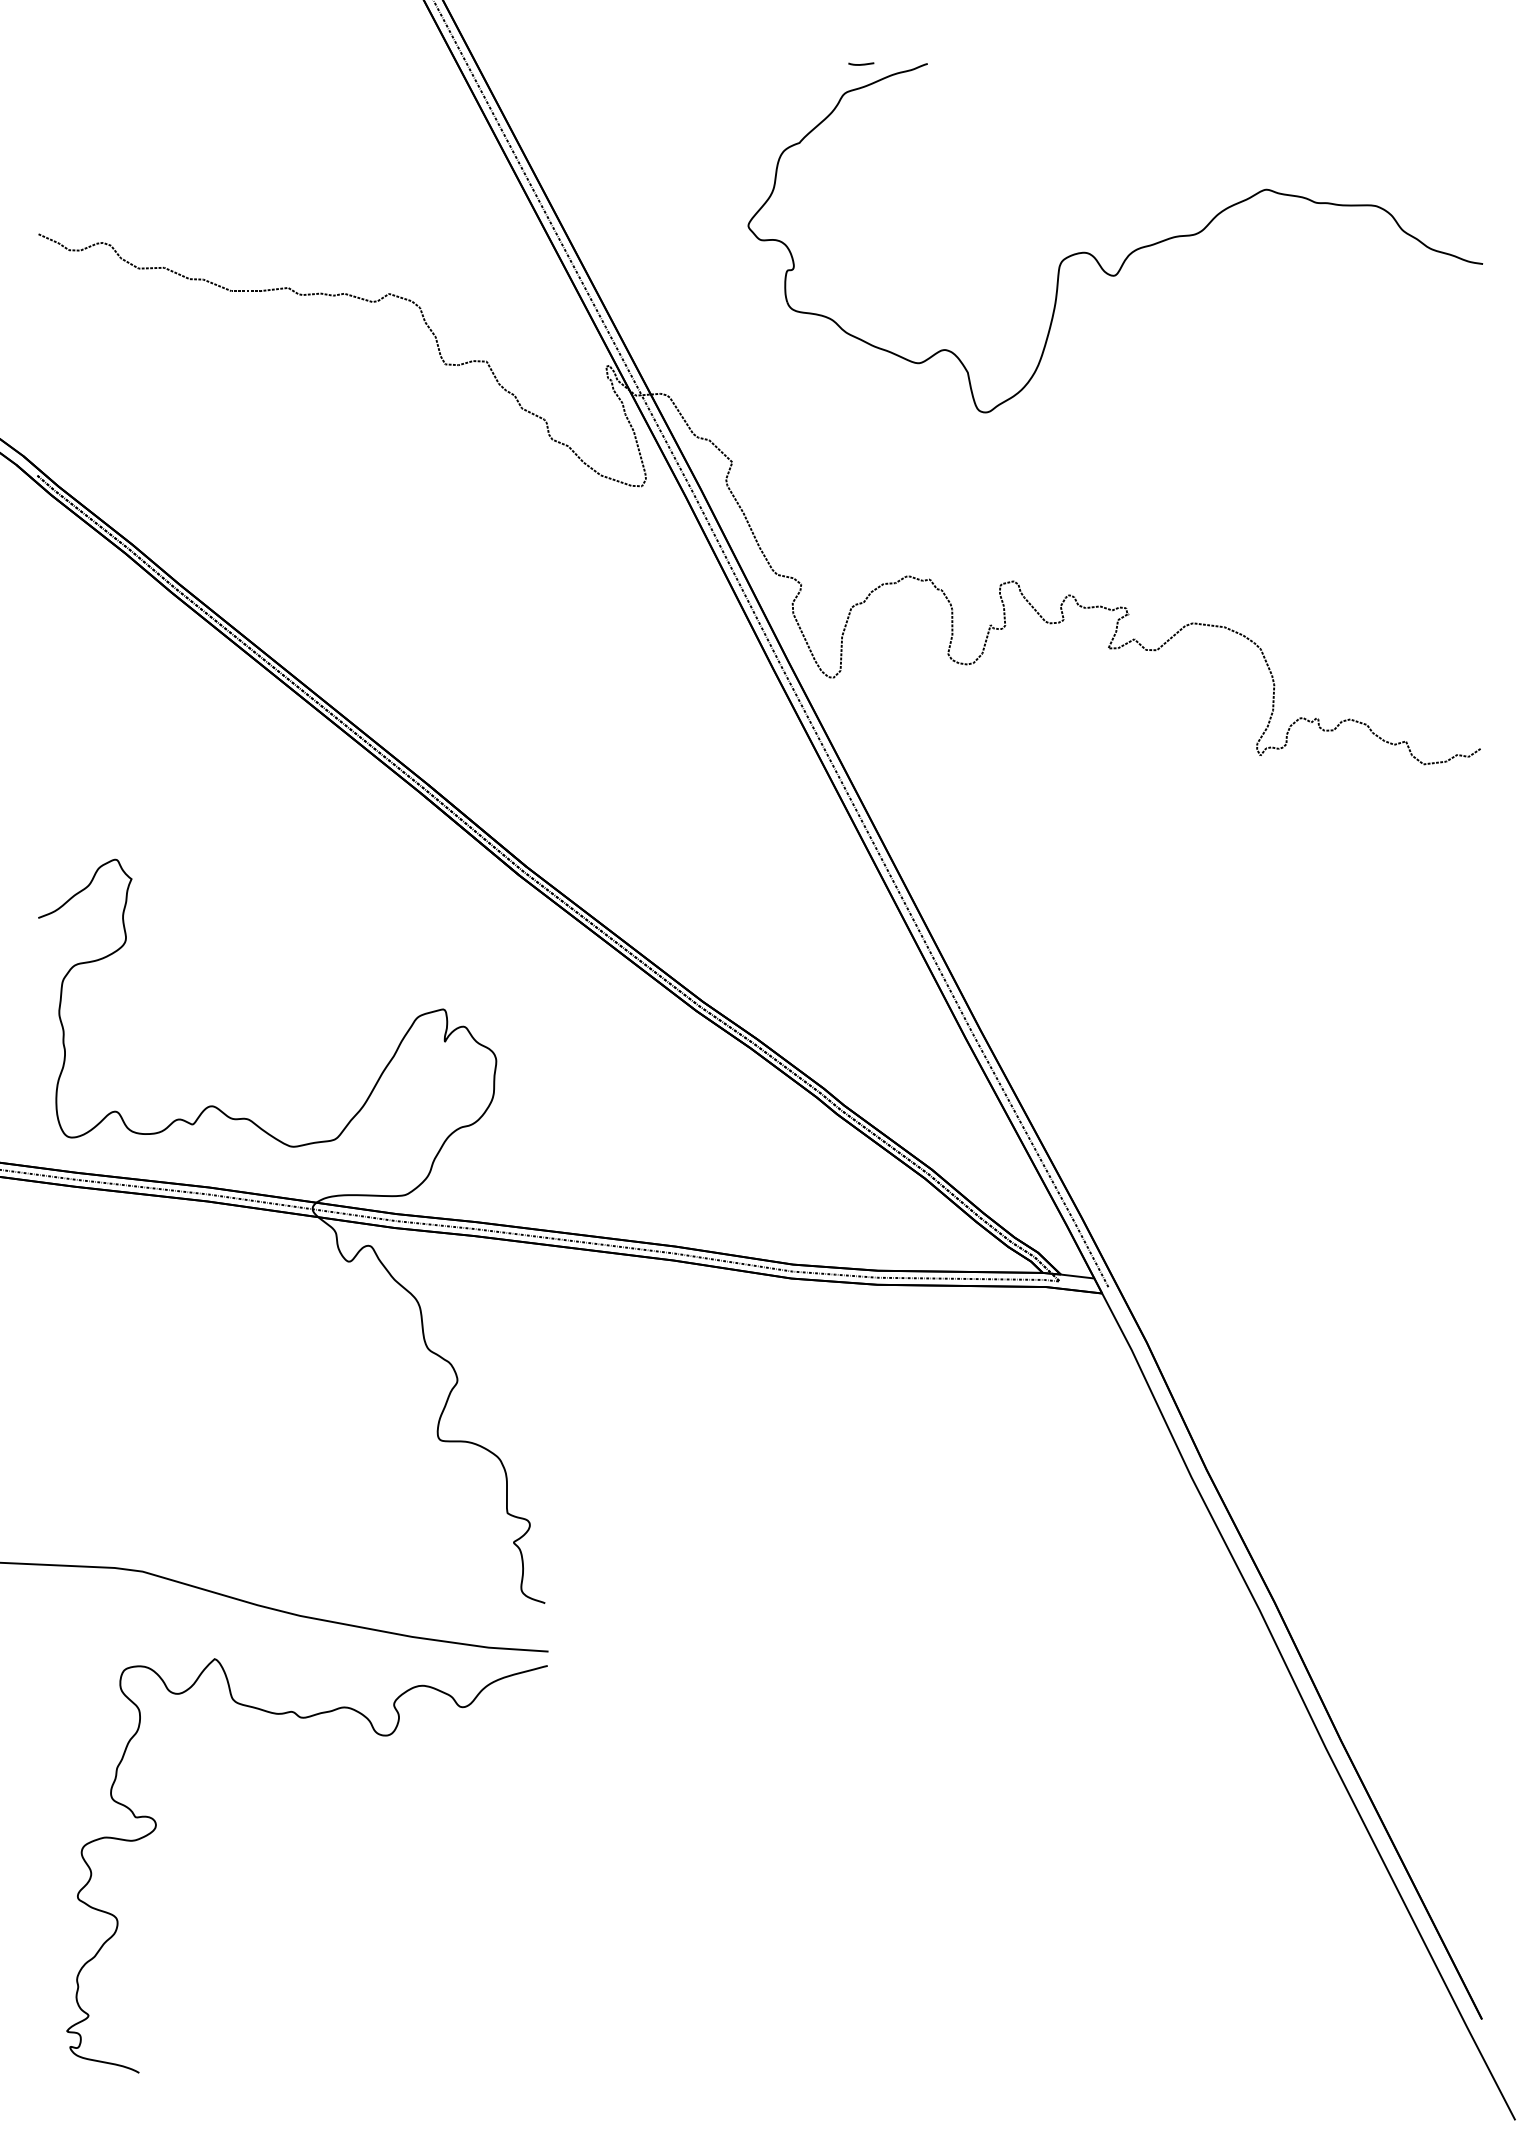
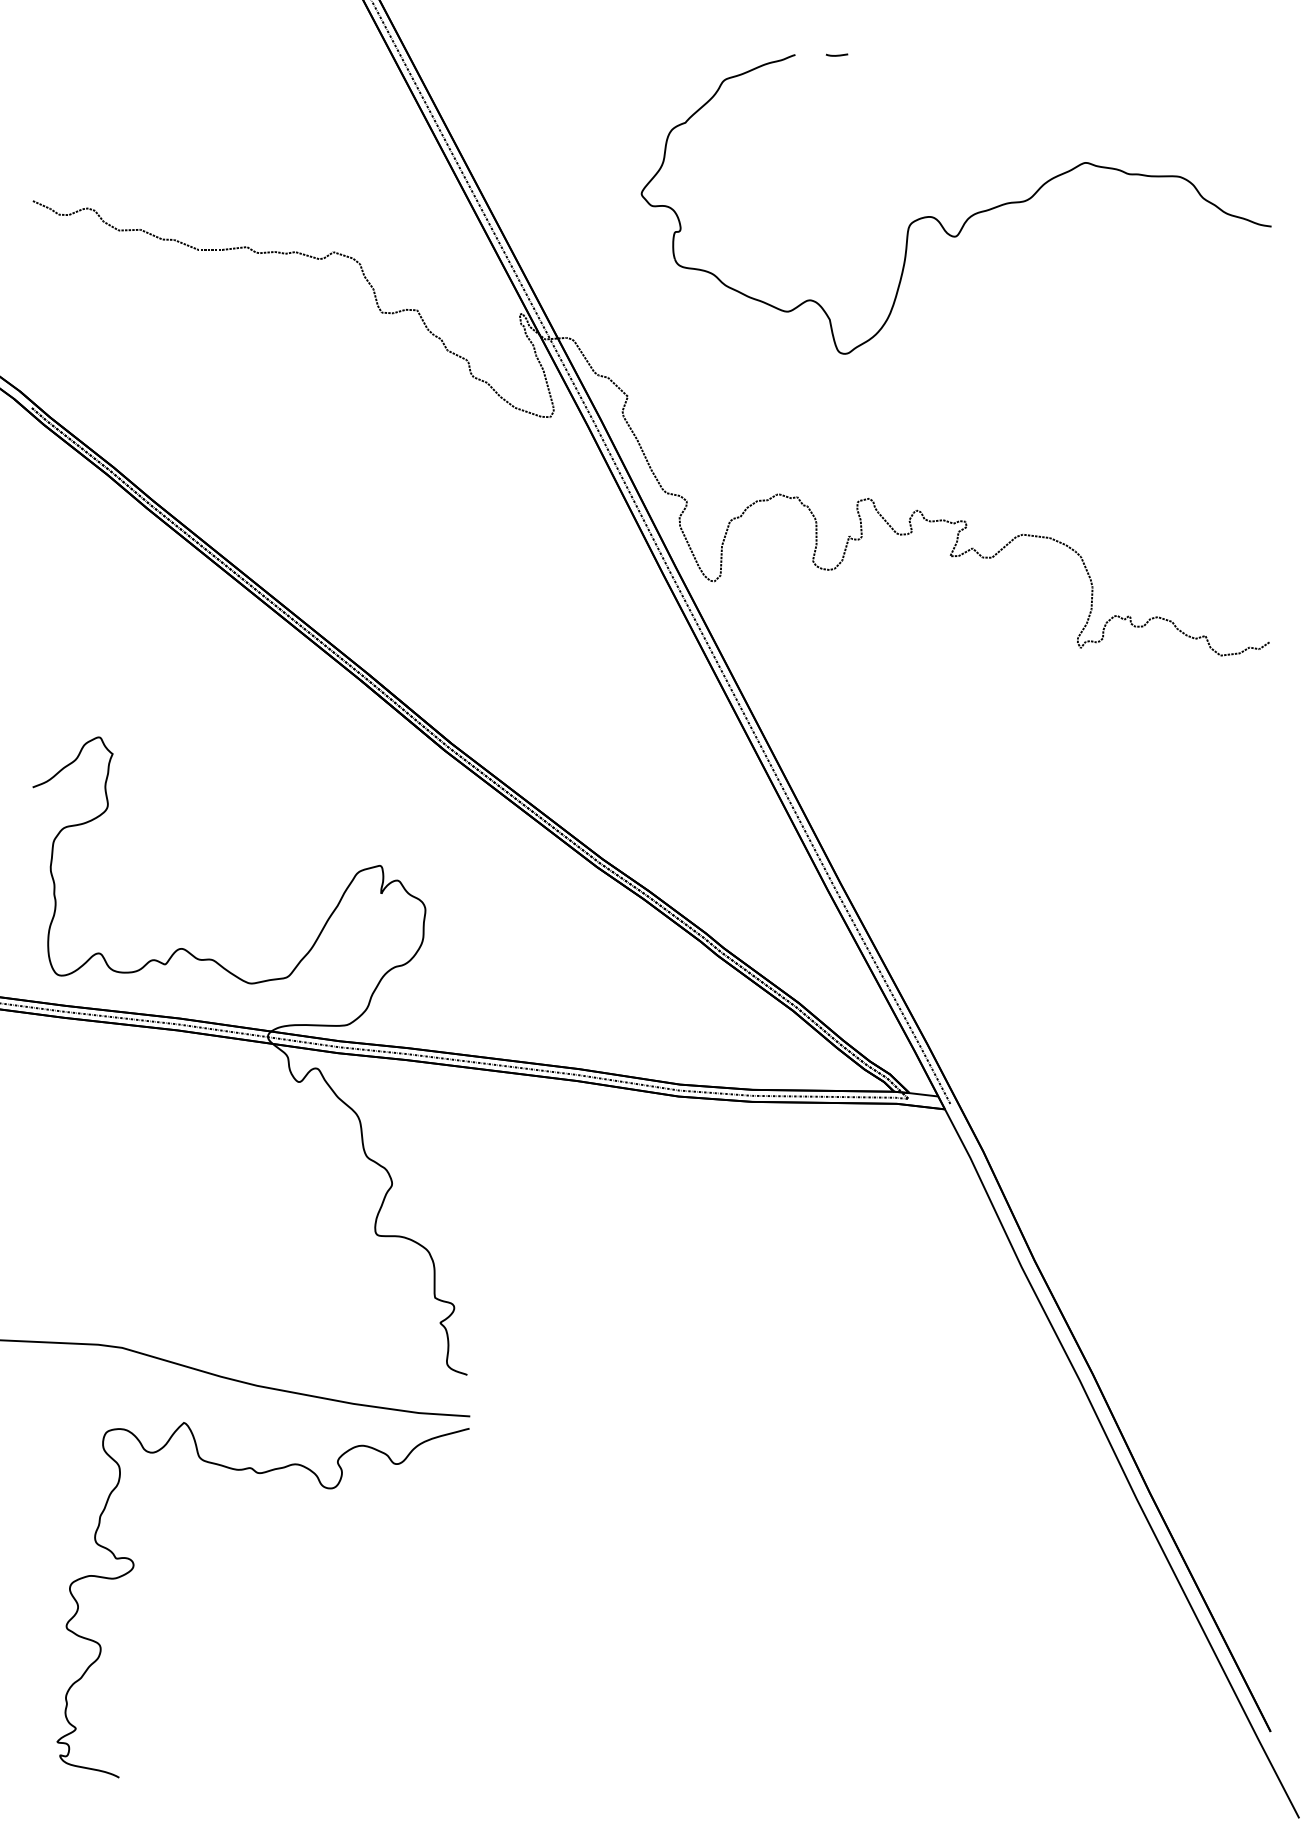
curve: (861, 63) -> (837, 54), moved

